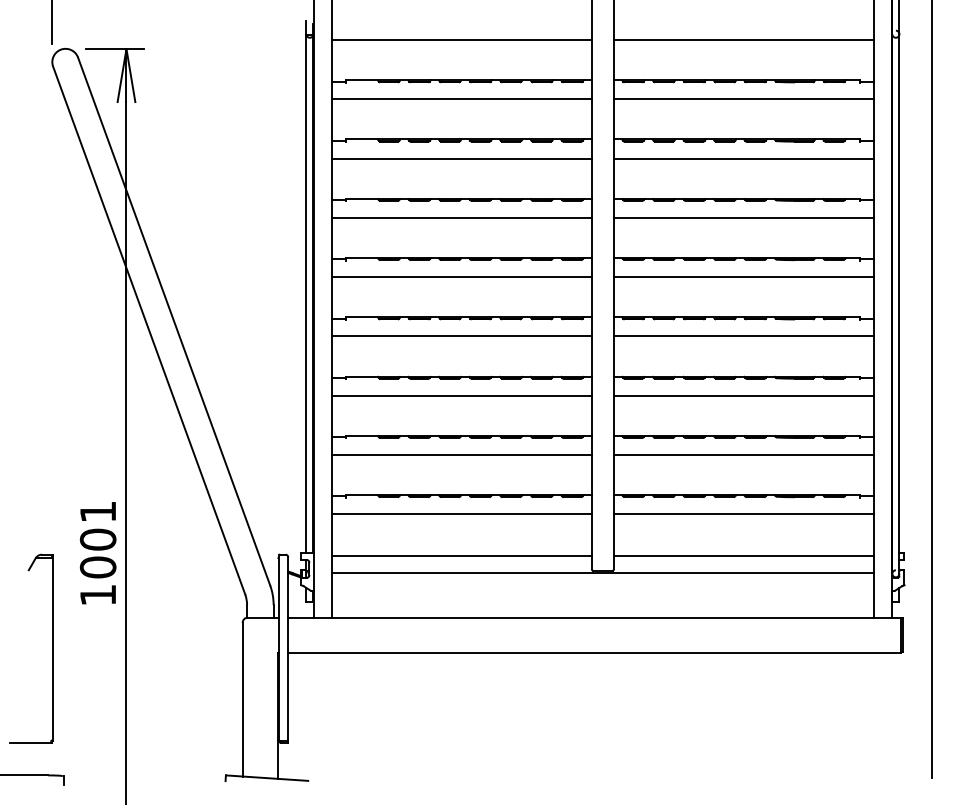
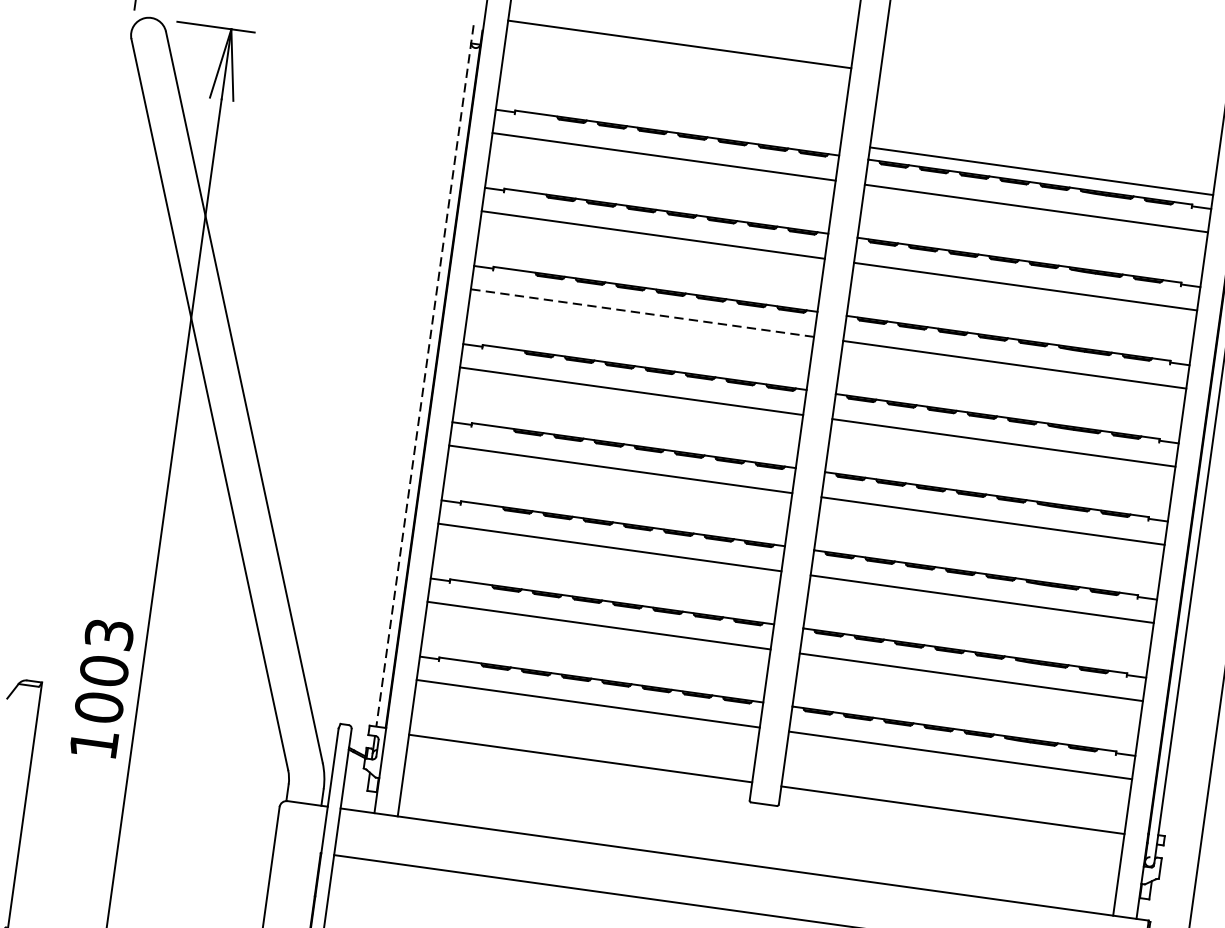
line: (461, 39) -> (679, 43), moved
line: (743, 39) -> (1040, 170), moved
line: (461, 217) -> (642, 312), solid -> dashed
line: (306, 287) -> (425, 376), solid -> dashed
text: (97, 511) -> (108, 633), 1001 -> 1003
line: (602, 573) -> (763, 807), removed

